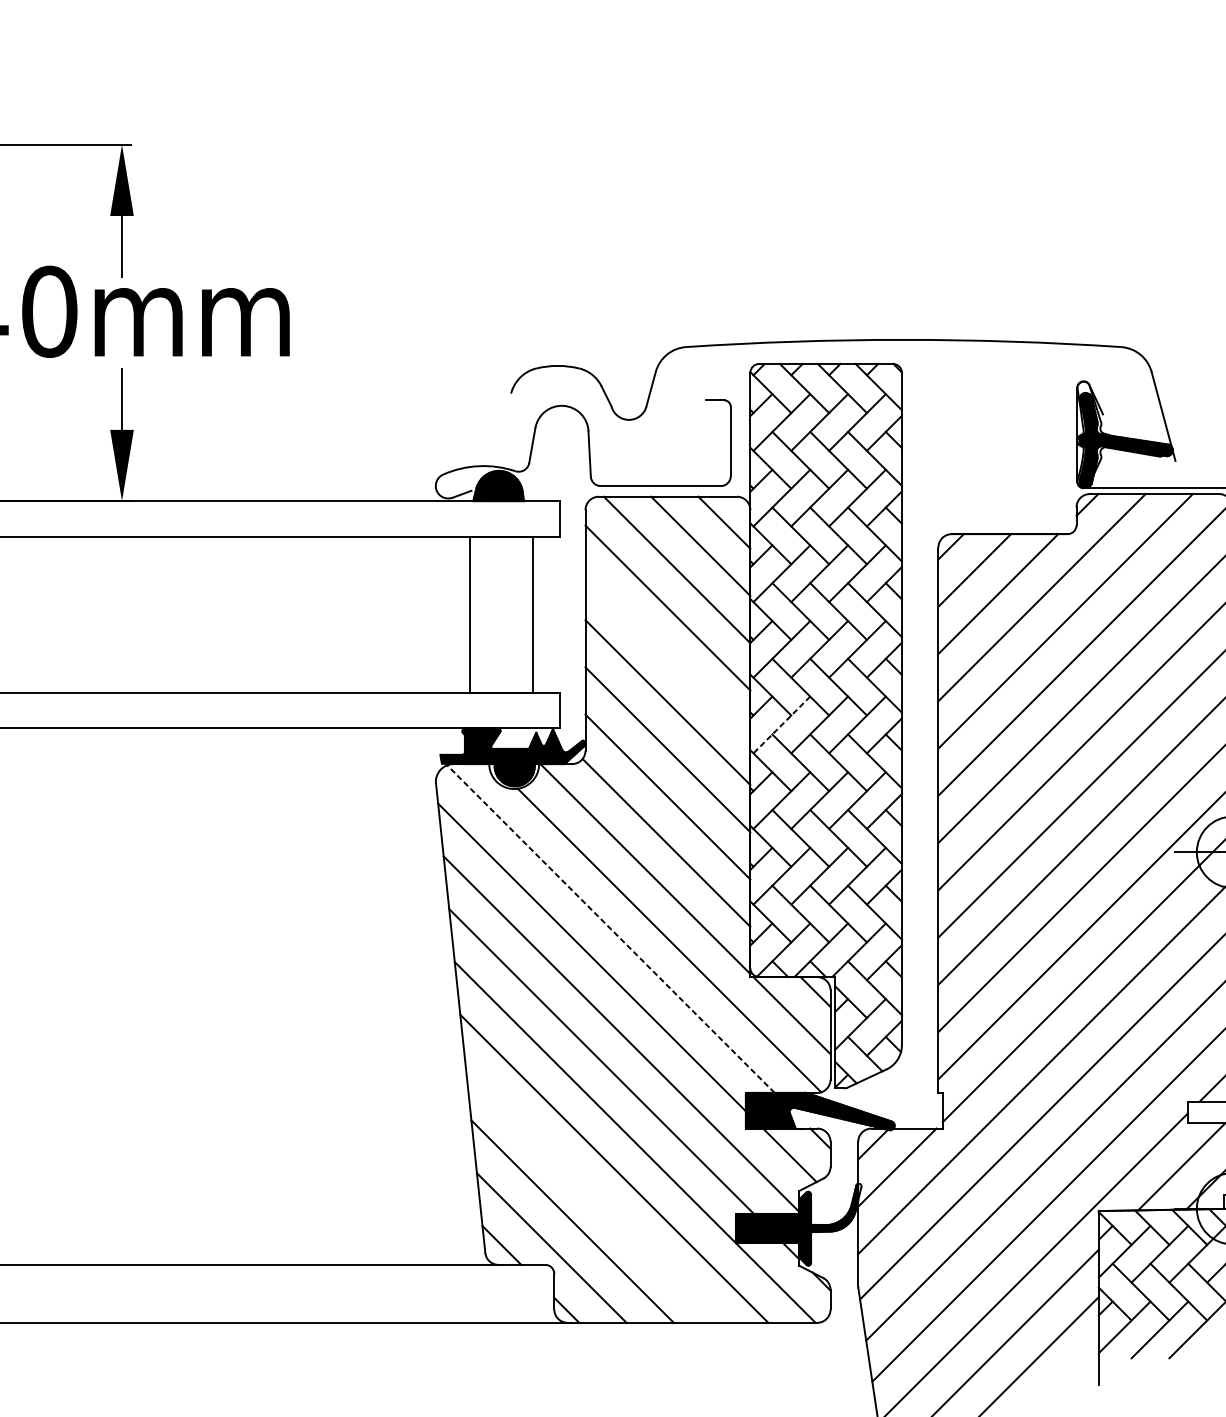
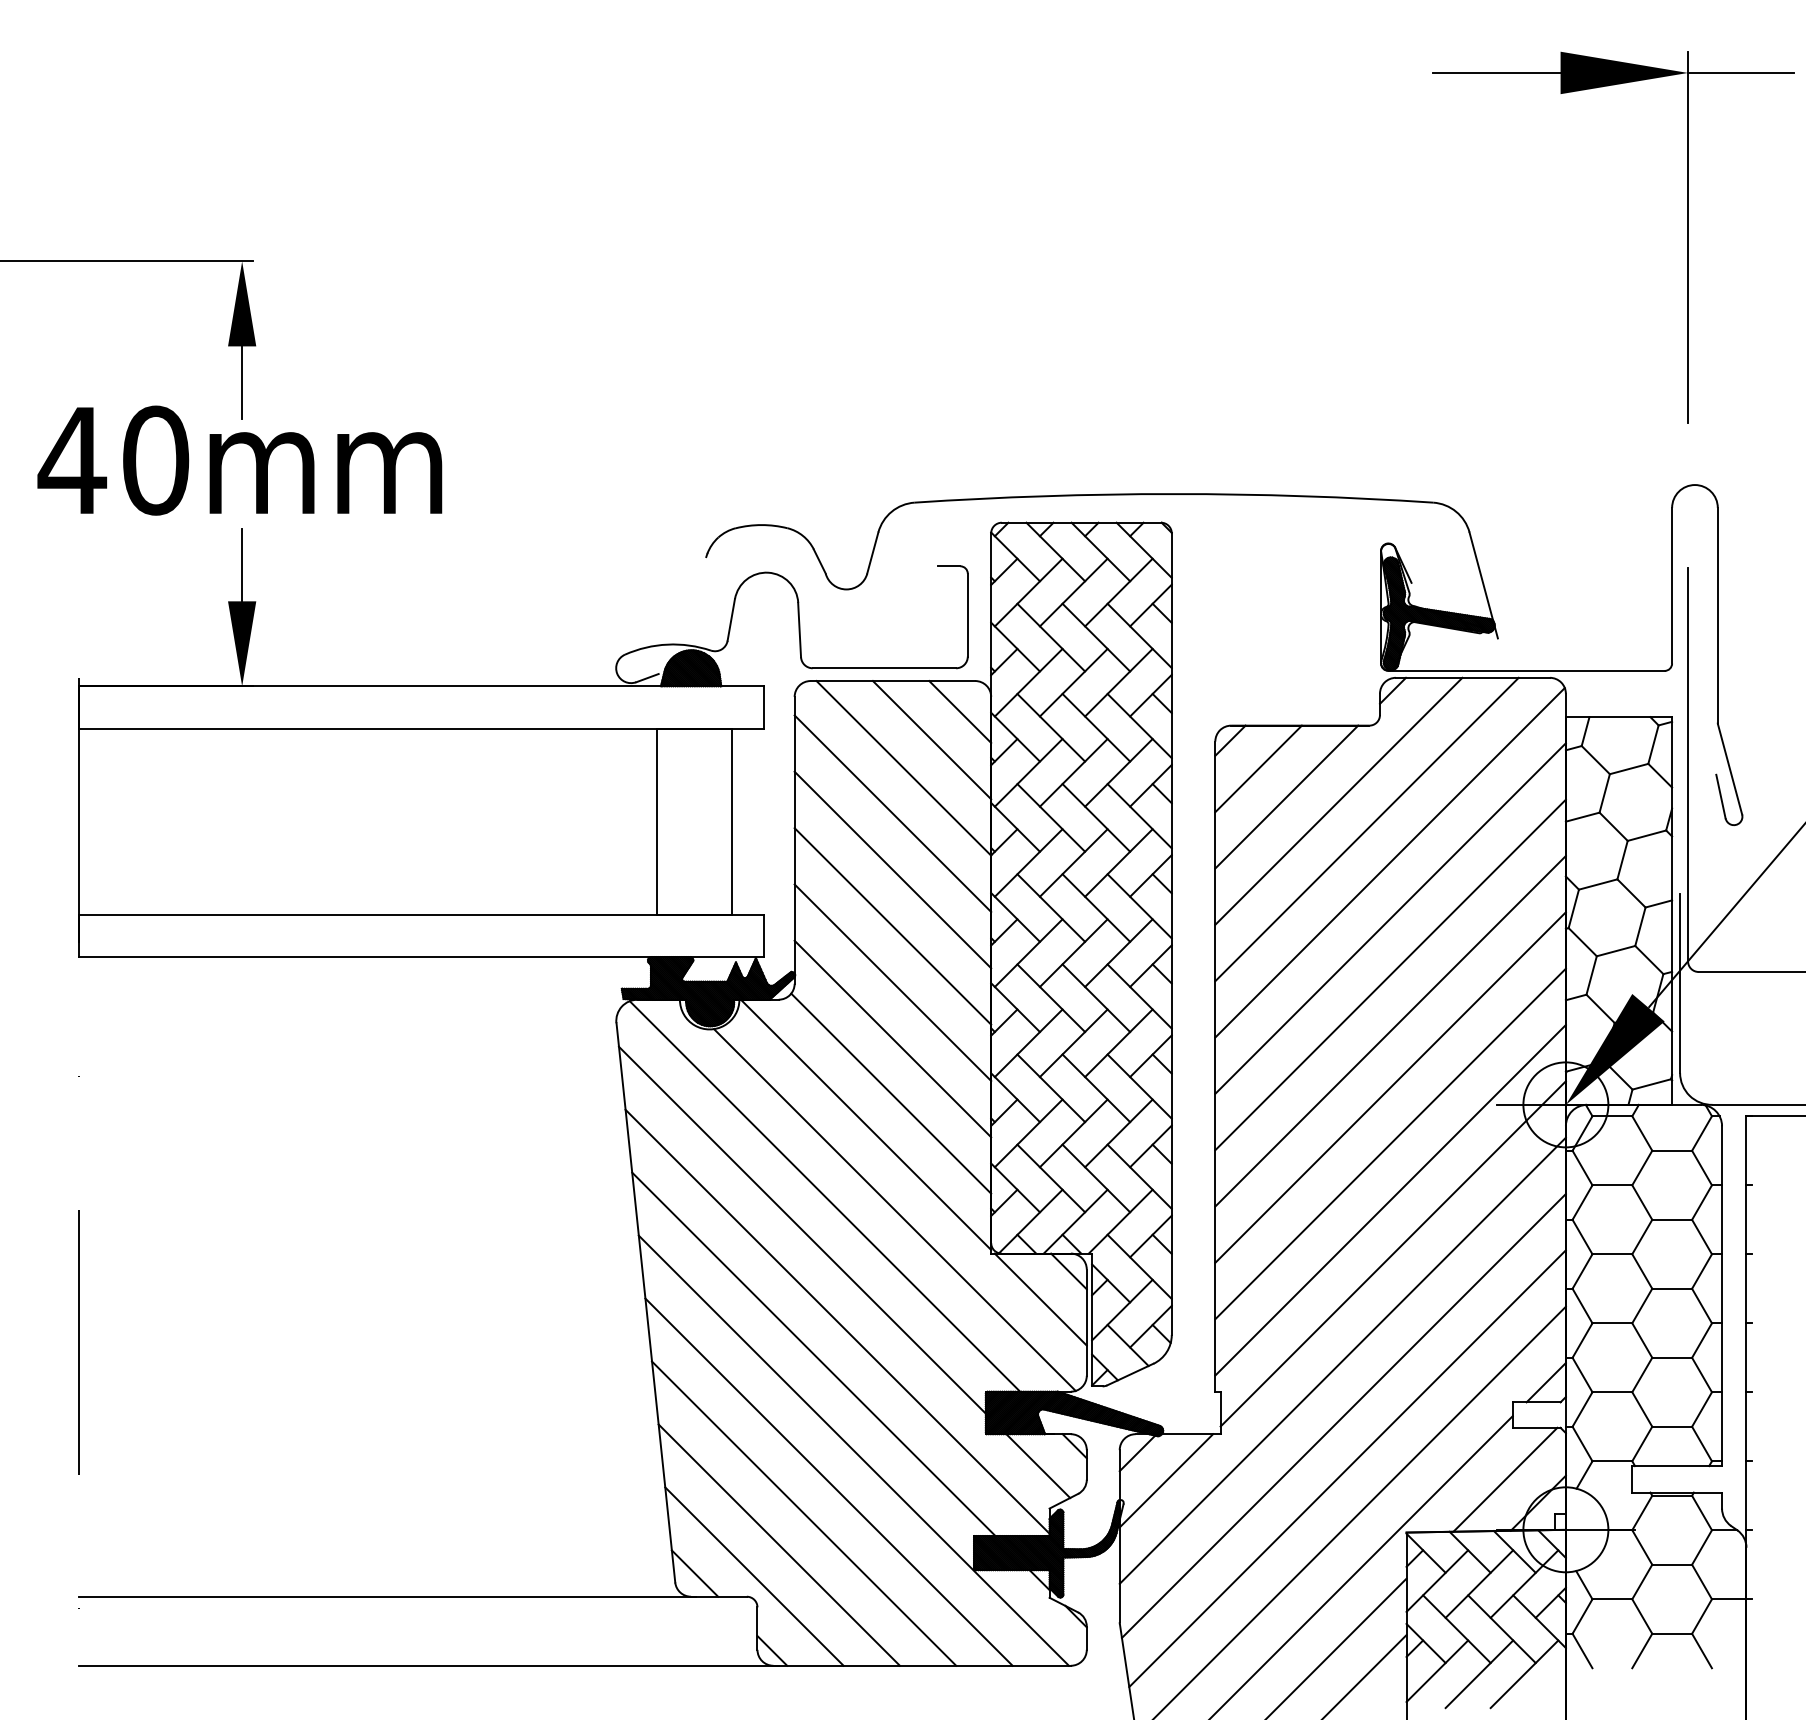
line: (667, 654) -> (892, 869), added
line: (781, 725) -> (1028, 953), dashed -> solid
line: (610, 929) -> (824, 1196), dashed -> solid
line: (592, 1195) -> (803, 1513), added

